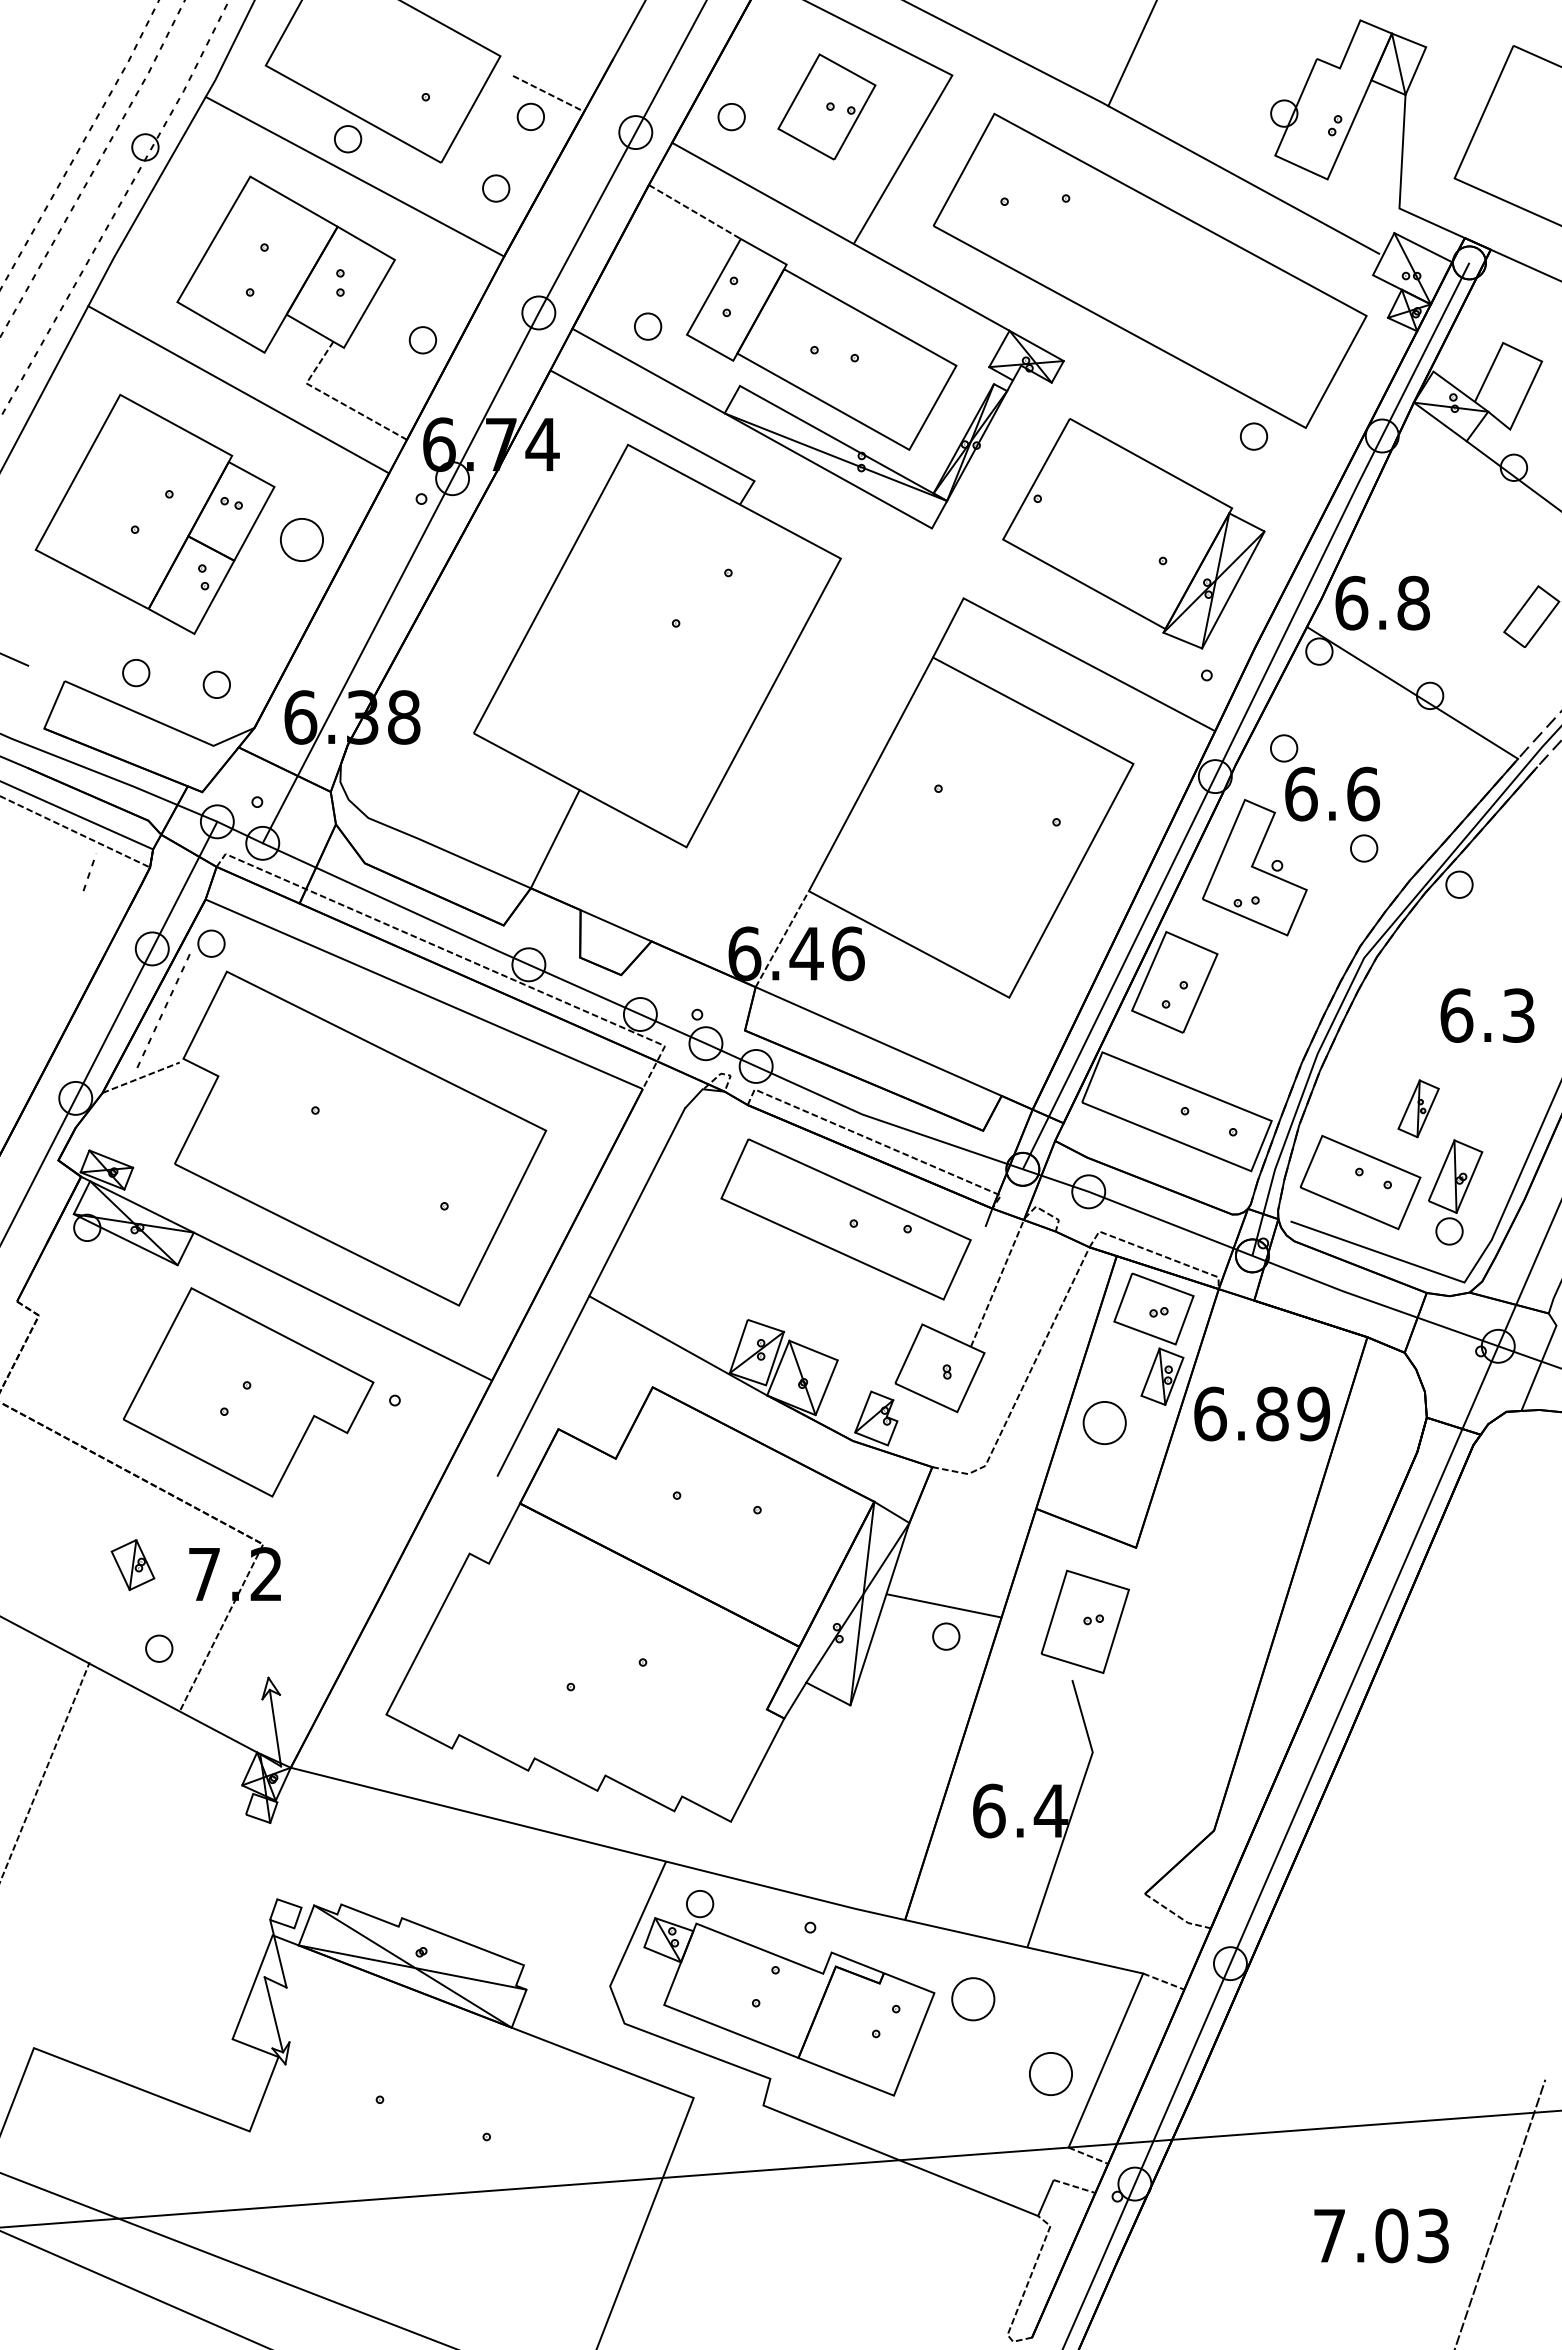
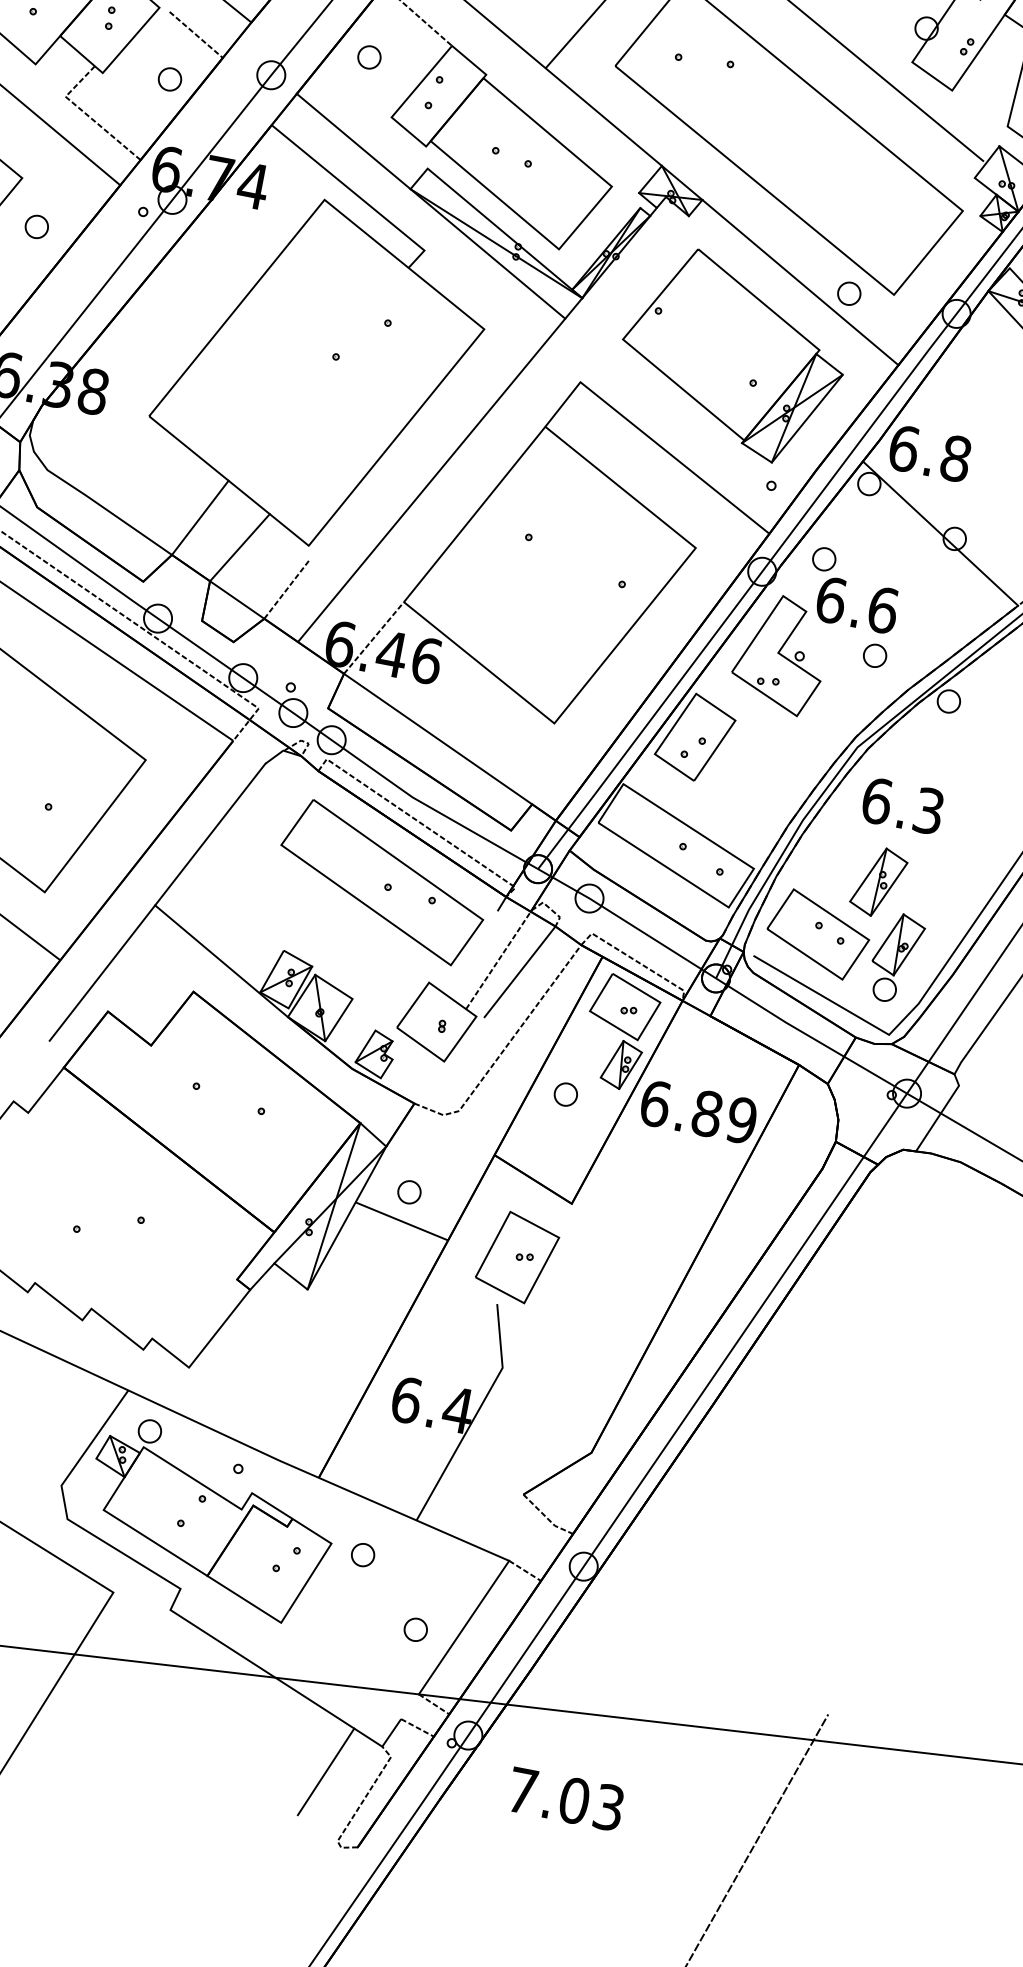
line: (443, 282) -> (196, 34), added
part: (648, 326) -> (369, 57), moved
line: (1194, 434) -> (799, 282), added
part: (302, 539) -> (37, 226), size x0.62
line: (813, 744) -> (431, 480), added
line: (607, 864) -> (239, 547), added
line: (670, 902) -> (286, 589), added
text: (1487, 1015) -> (902, 805), moved
part: (1418, 1108) -> (878, 881), size x1.43
line: (1024, 1291) -> (519, 971), added
part: (1105, 1423) -> (566, 1094), size x0.62
part: (946, 1636) -> (409, 1192), moved
part: (973, 1999) -> (363, 1555), size x0.62
part: (1050, 2073) -> (415, 1629), size x0.62
text: (1381, 2235) -> (565, 1798), moved
line: (978, 2257) -> (325, 1771), added

